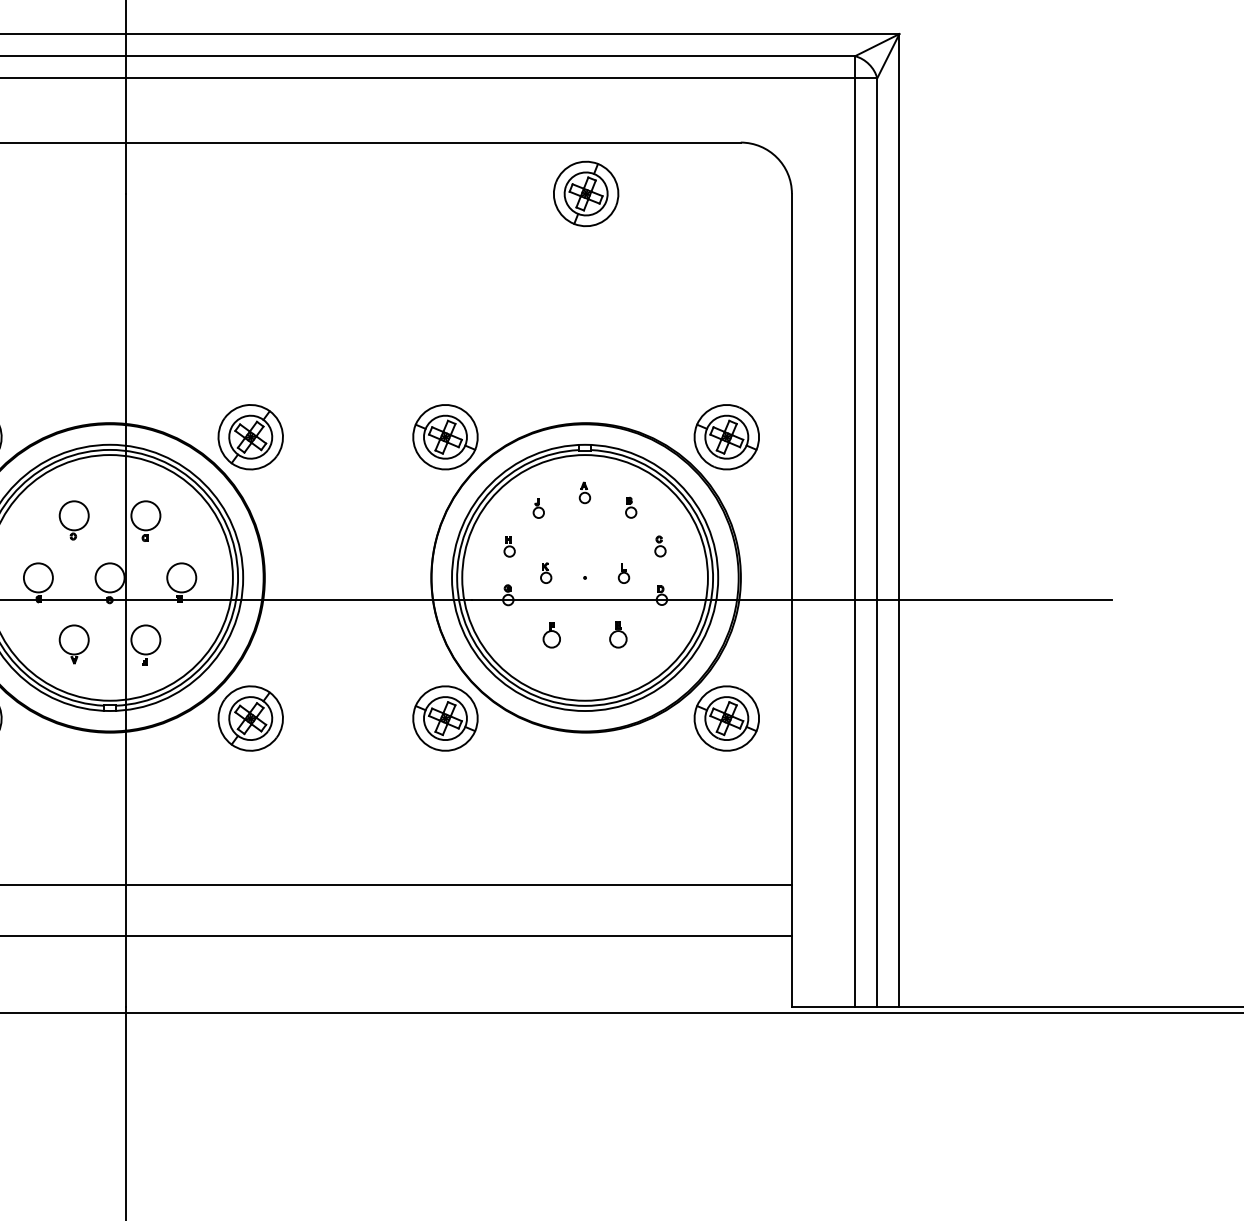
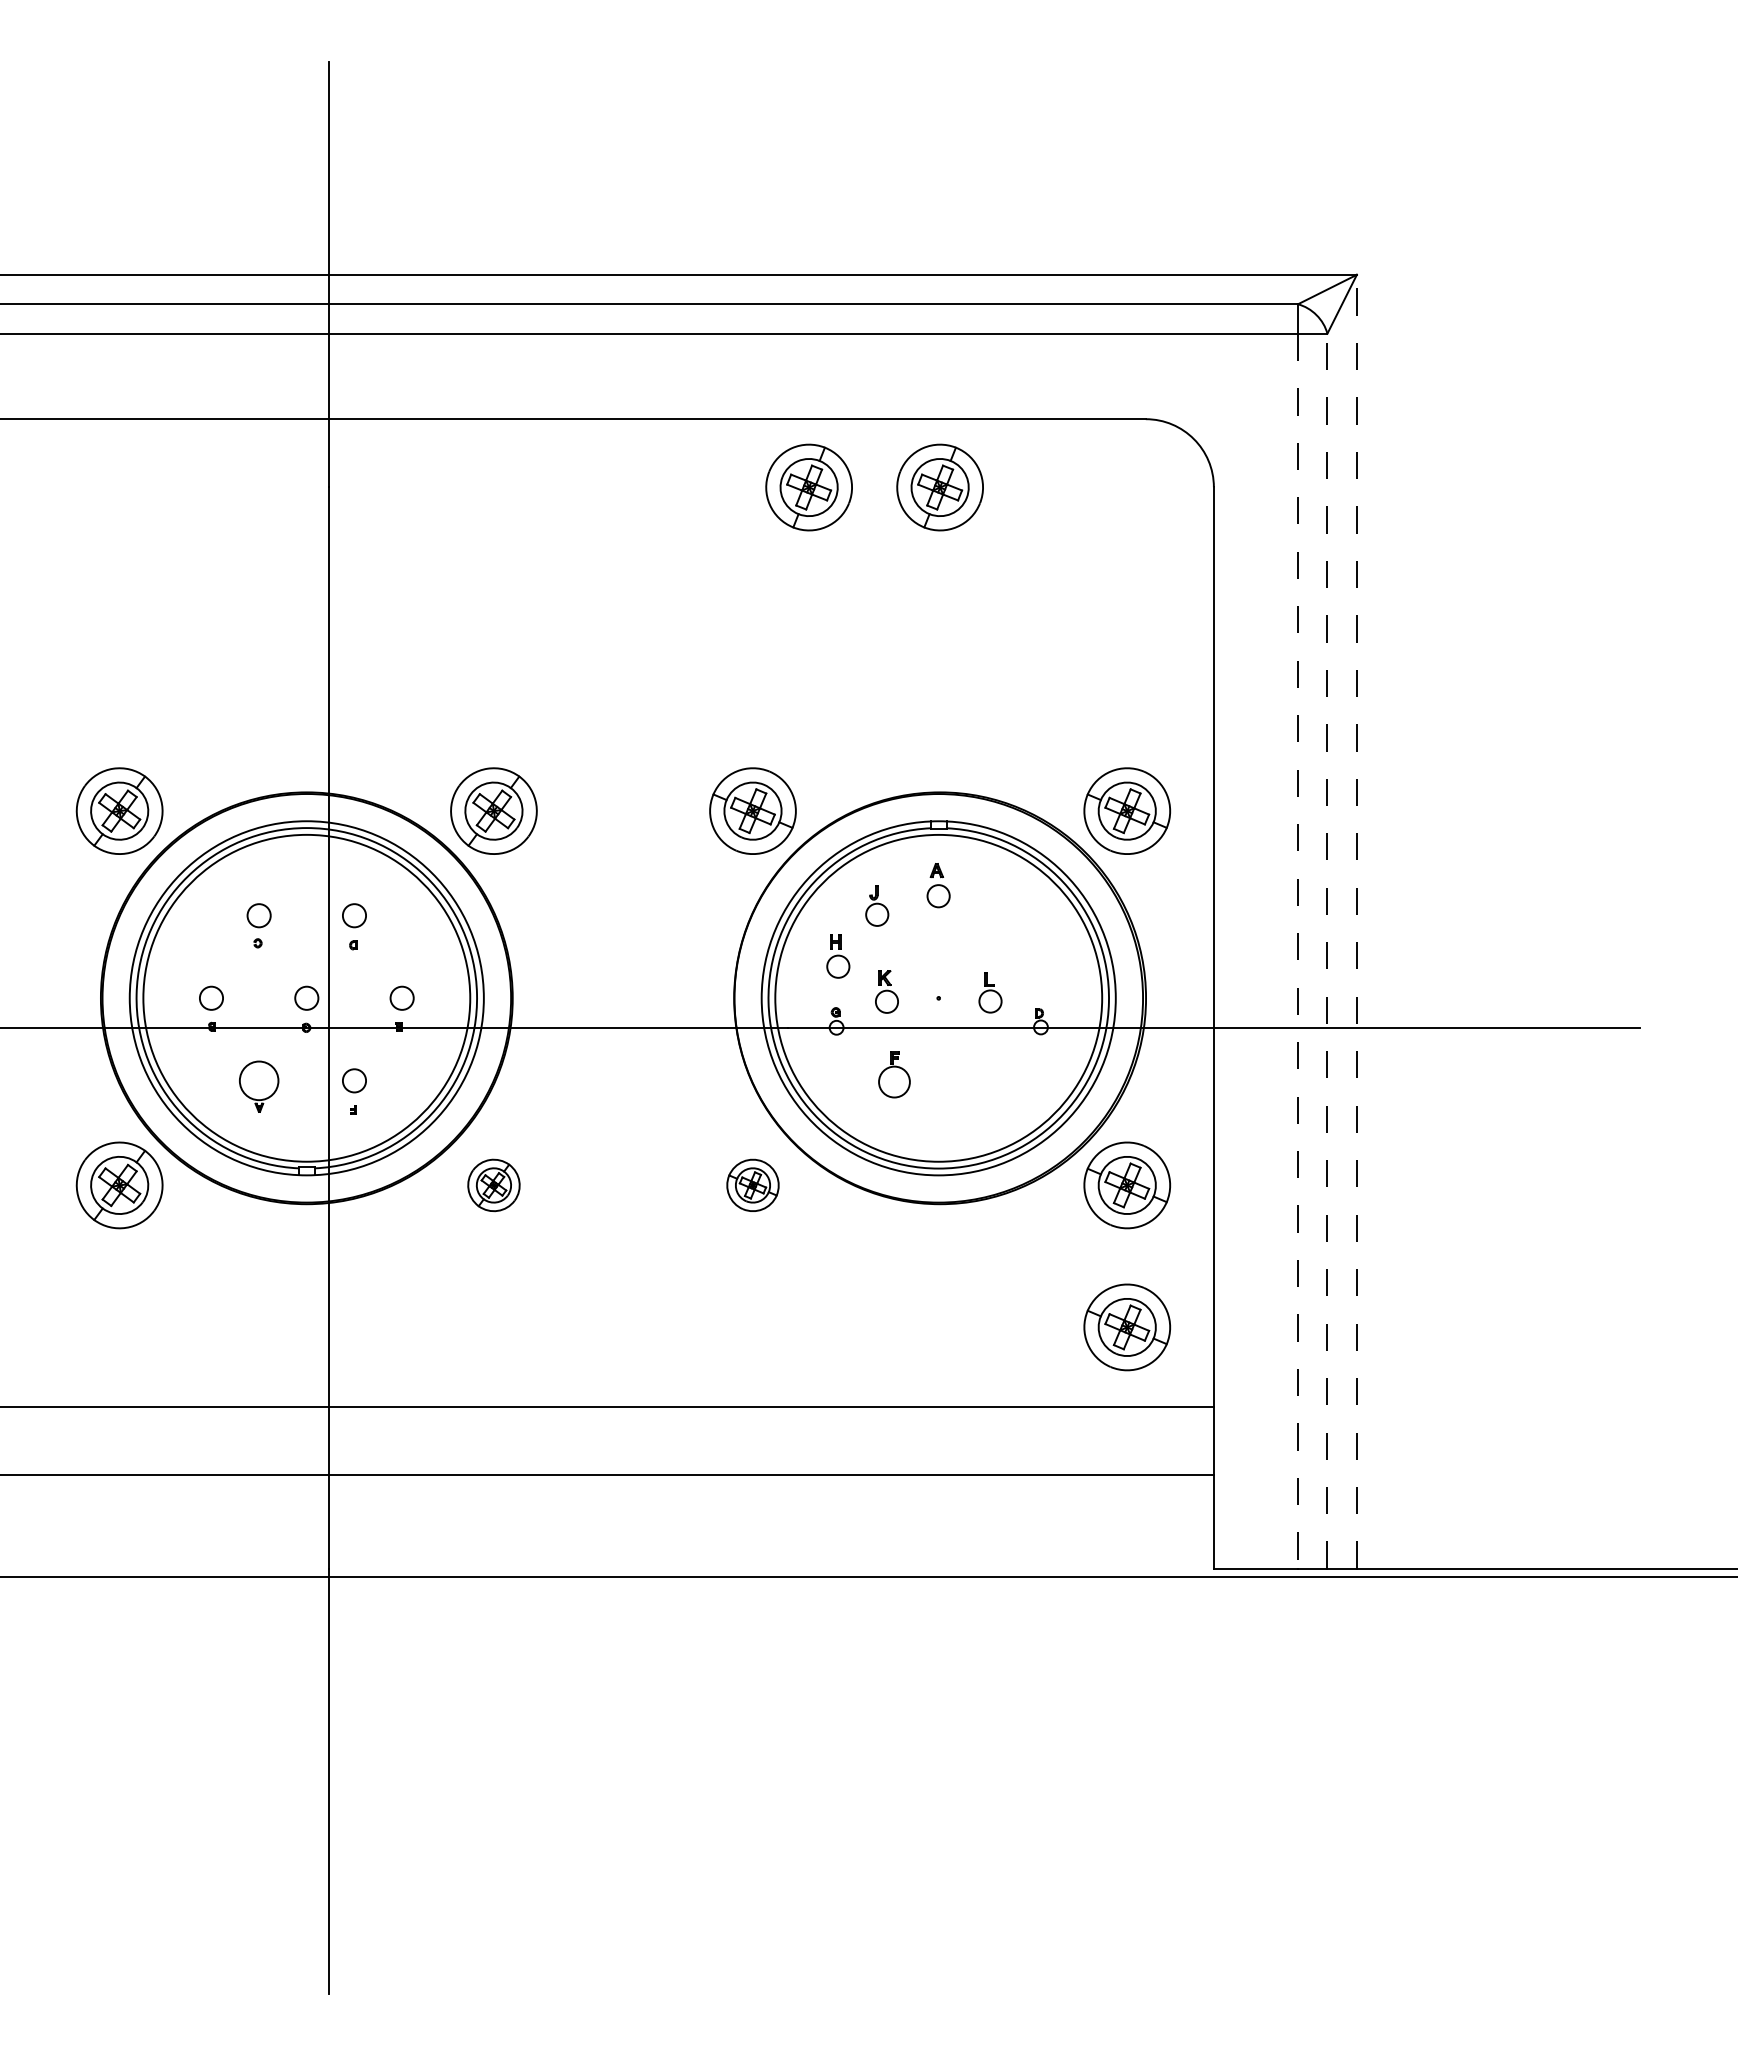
part: (487, 193) -> (808, 487), added
part: (584, 492) -> (938, 884), size x1.6
part: (630, 507) -> (999, 904), removed
part: (538, 508) -> (876, 906), size x1.6
circle: (73, 515) -> (258, 915), size x0.6
circle: (145, 515) -> (354, 915), size x0.6
line: (899, 520) -> (1356, 921), solid -> dashed
line: (877, 541) -> (1327, 950), solid -> dashed
line: (854, 542) -> (1297, 951), solid -> dashed
part: (660, 546) -> (1038, 956), removed
part: (509, 547) -> (838, 957), size x1.6
part: (545, 573) -> (886, 992), size x1.6
part: (624, 573) -> (990, 992), size x1.6
circle: (38, 577) -> (211, 997), size x0.6
circle: (109, 577) -> (306, 997), size x0.6
circle: (181, 577) -> (401, 997), size x0.6
part: (551, 635) -> (894, 1074), size x1.4
part: (617, 635) -> (982, 1074), removed
circle: (145, 639) -> (354, 1080), size x0.6
part: (250, 718) -> (493, 1185), size x0.6
part: (445, 718) -> (752, 1185), size x0.6
part: (726, 825) -> (1127, 1327), added

